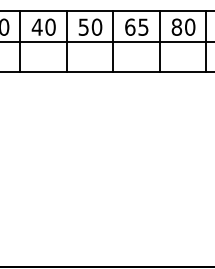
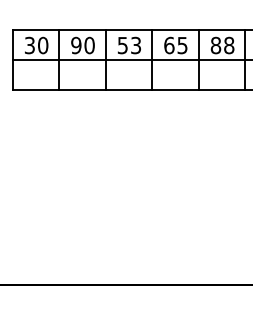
text: (36, 27) -> (75, 45), 40 -> 90
text: (97, 27) -> (136, 45), 50 -> 53
text: (190, 27) -> (229, 45), 80 -> 88

